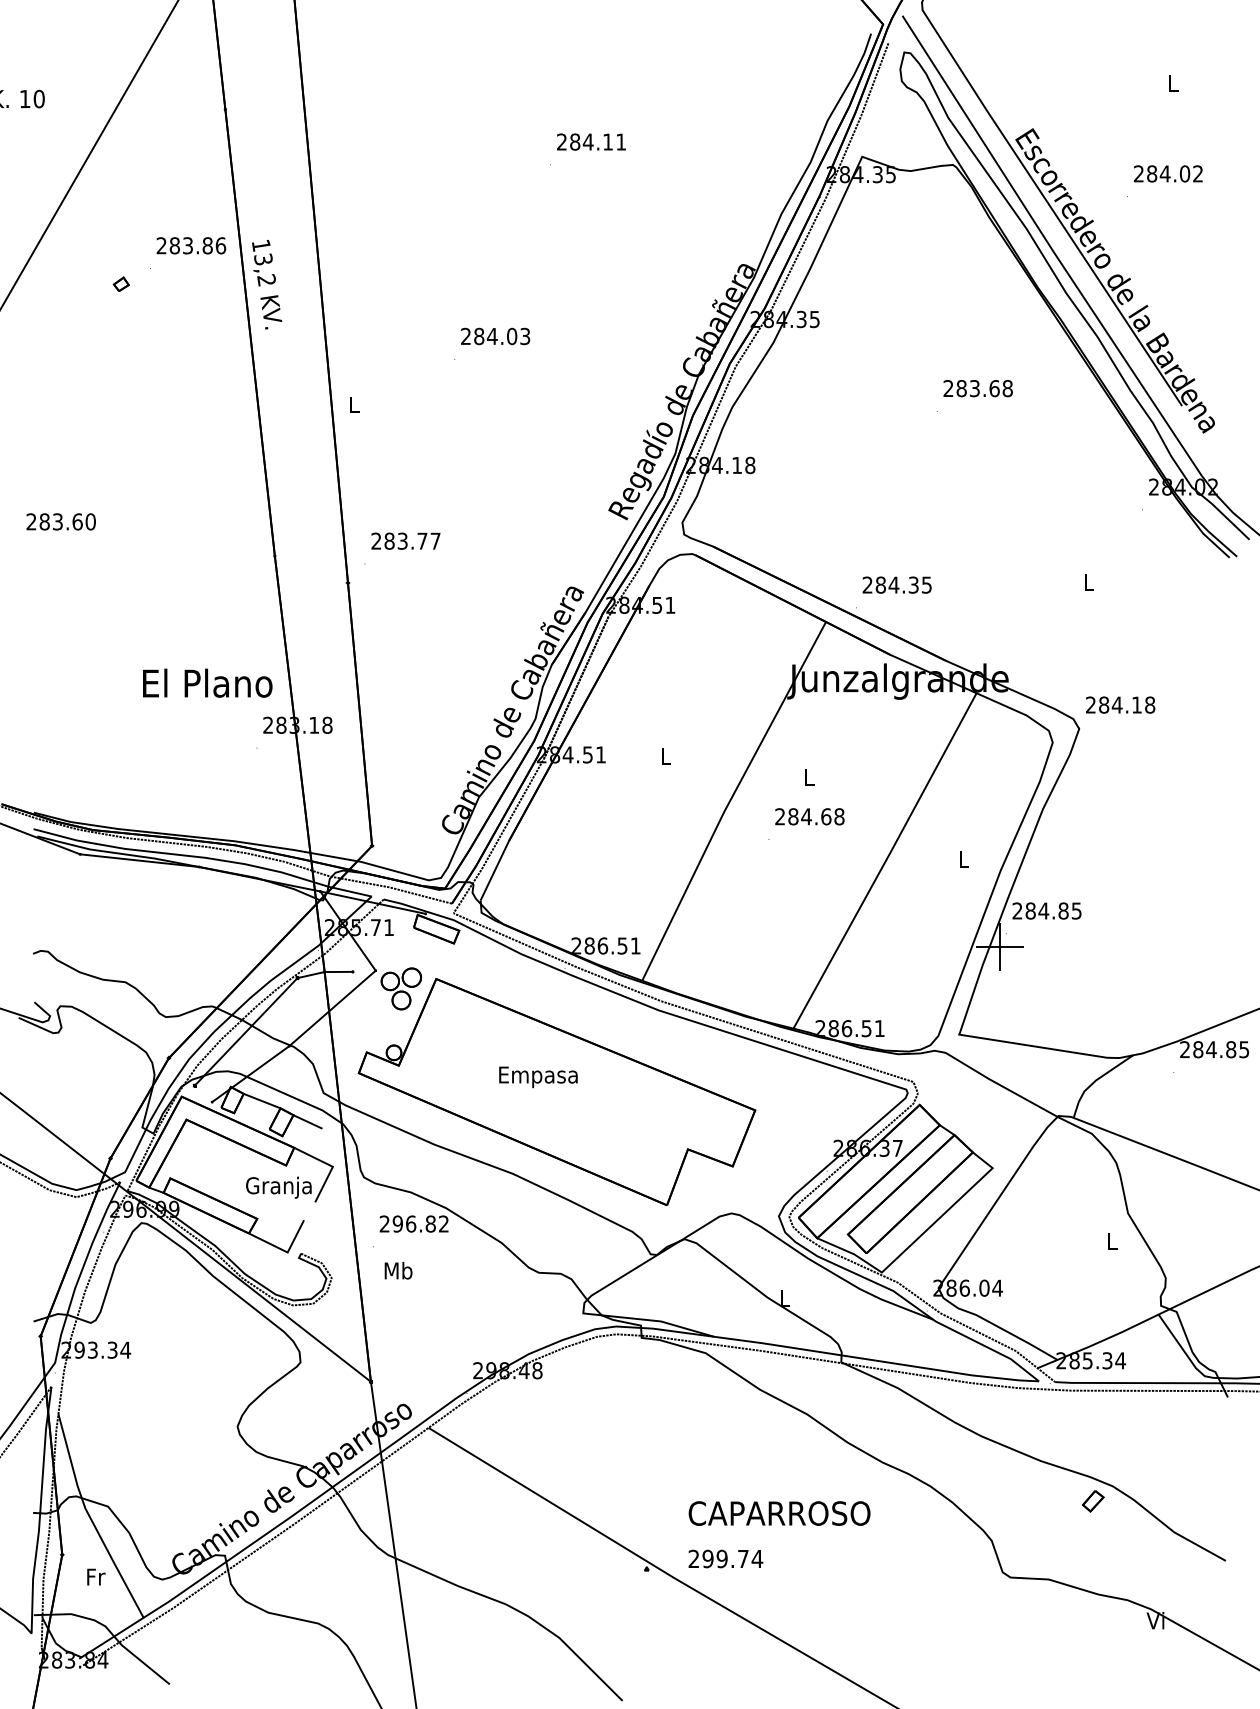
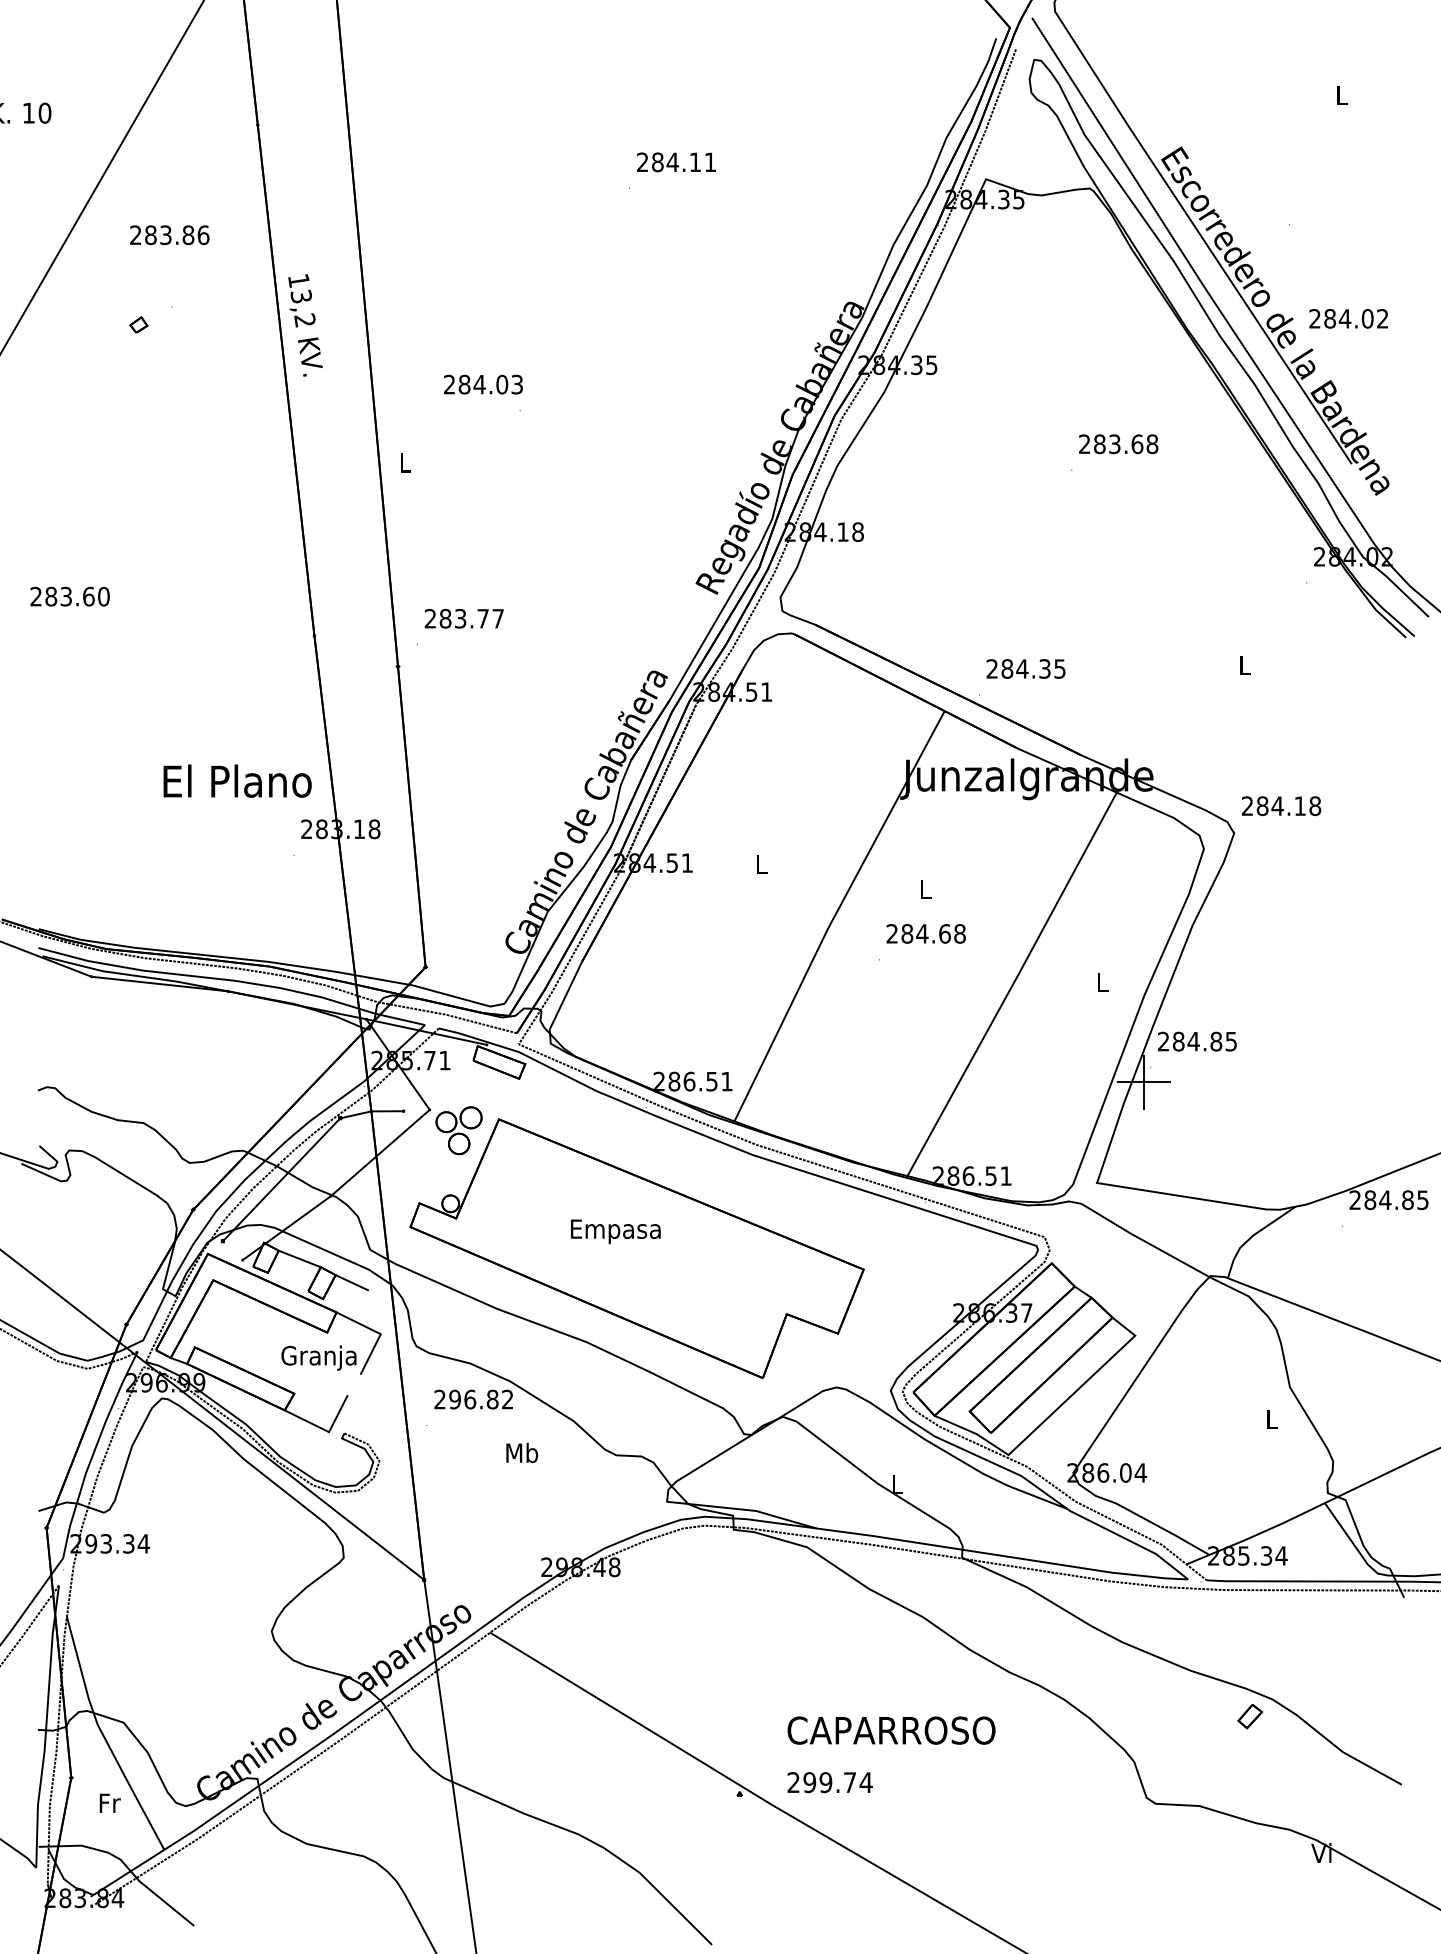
text: (1168, 173) -> (1348, 318), moved
text: (191, 245) -> (169, 234), moved
text: (495, 336) -> (483, 384), moved
text: (398, 1270) -> (522, 1452), moved

